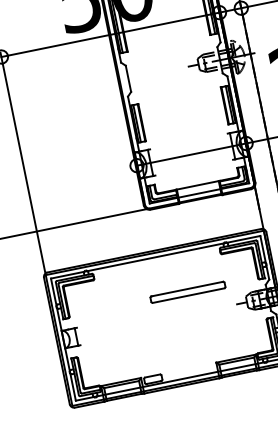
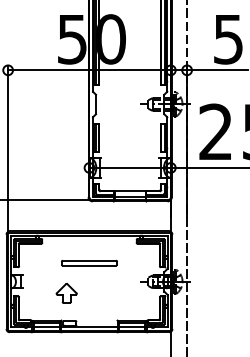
part: (187, 291) -> (89, 262), moved
part: (140, 340) -> (66, 293), added

